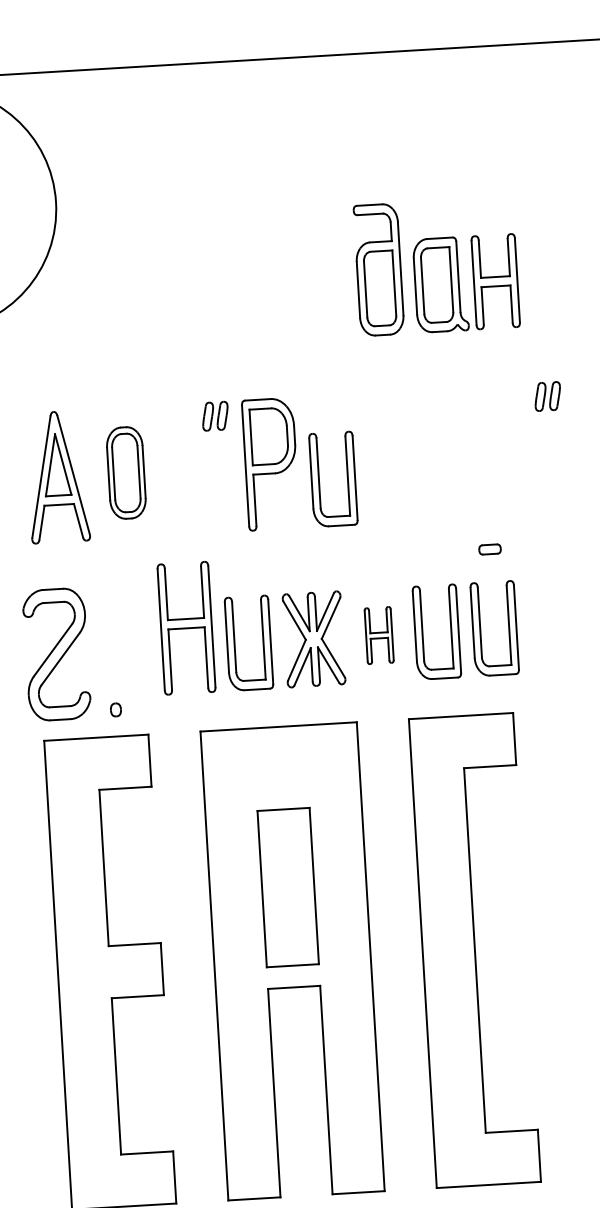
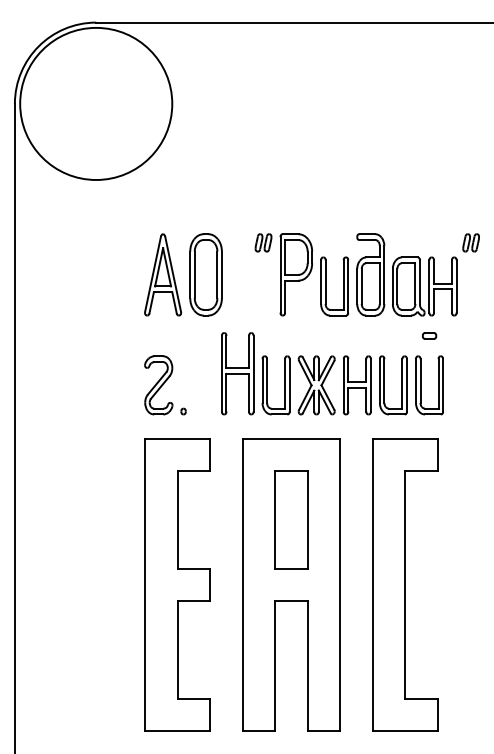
part: (436, 265) -> (406, 274), moved
part: (125, 472) -> (205, 274), size x1.43
part: (379, 635) -> (357, 385), size x1.67
part: (71, 653) -> (165, 385), size x0.71
part: (288, 886) -> (291, 519), moved

